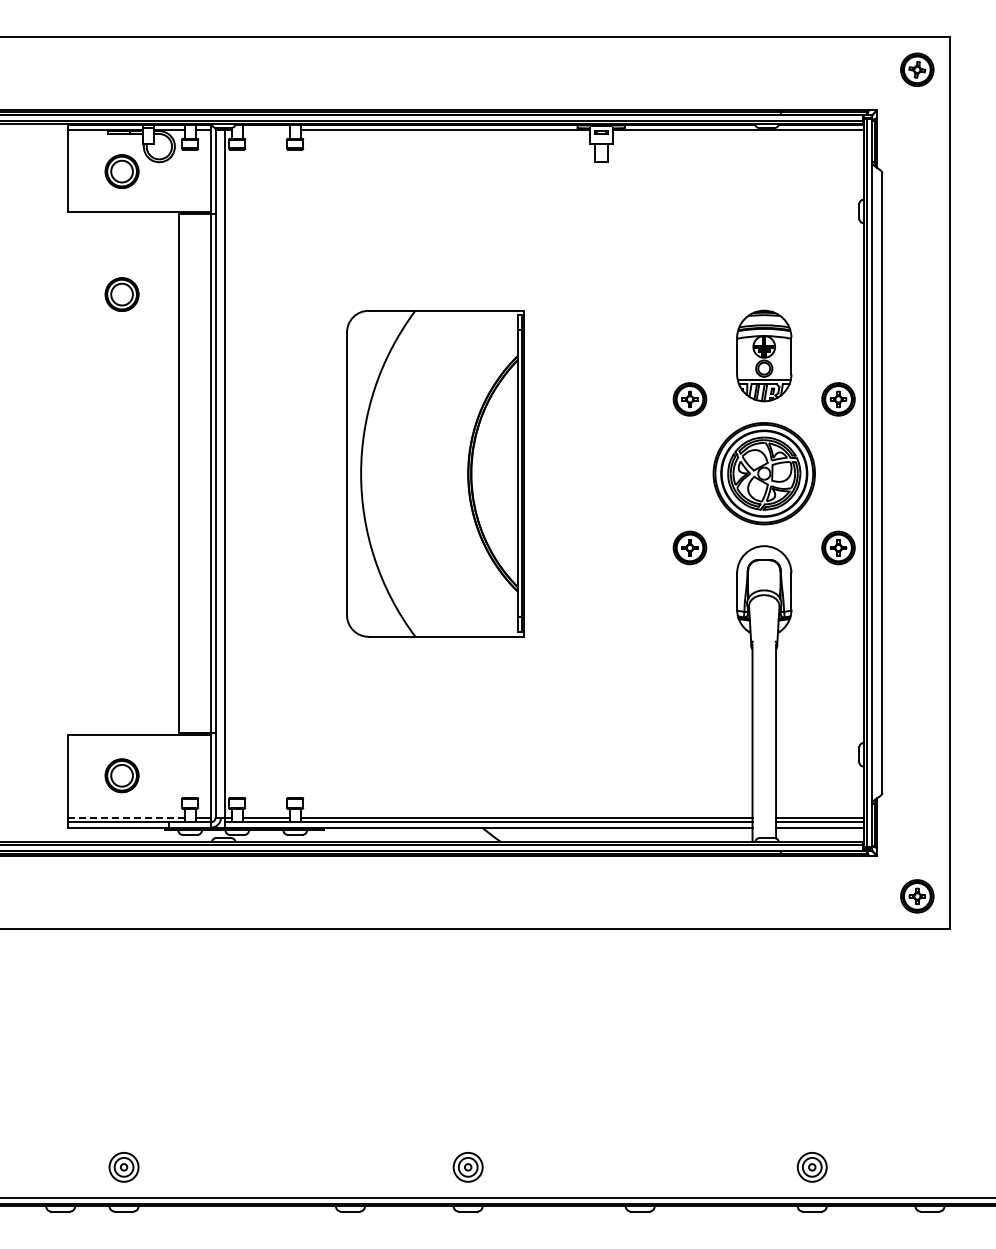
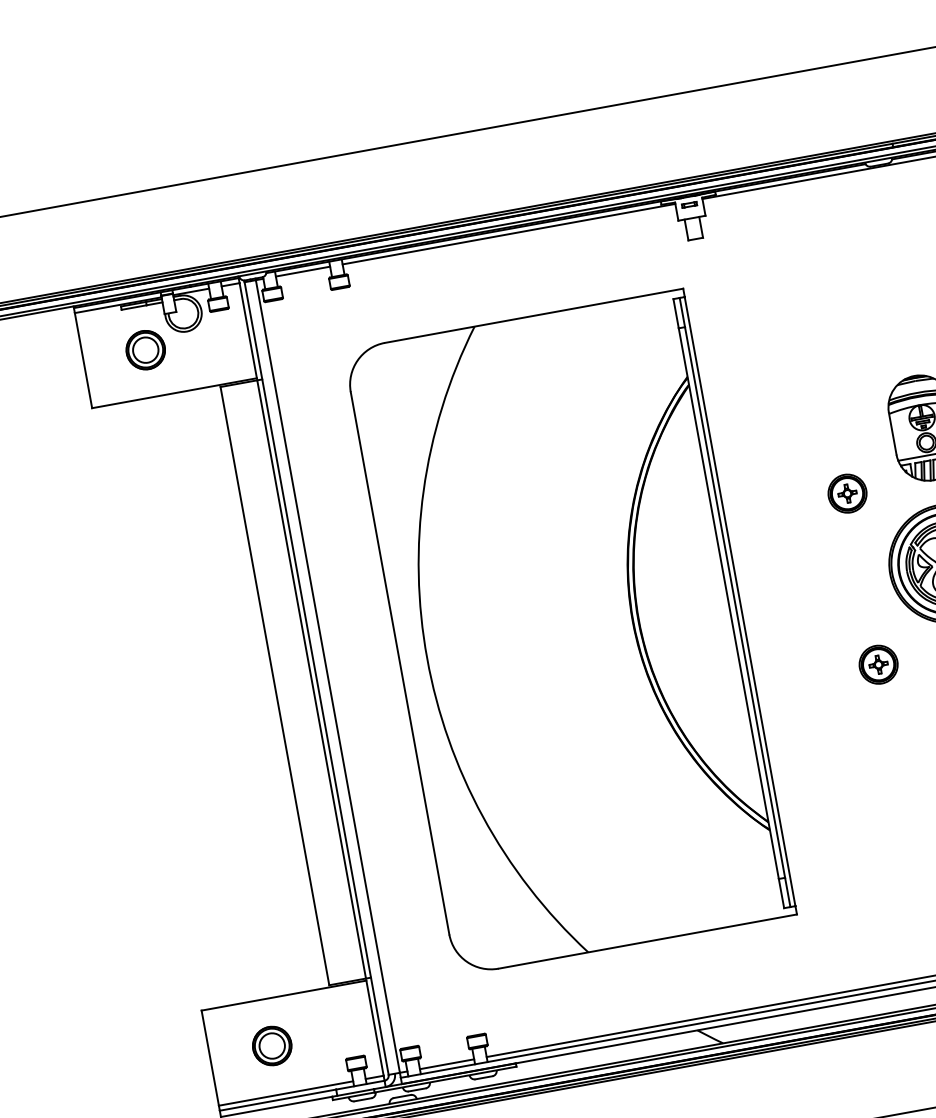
line: (265, 129) -> (302, 271), added
part: (121, 294) -> (170, 491), removed
part: (435, 473) -> (569, 632), size x1.67
line: (125, 817) -> (284, 1093), dashed -> solid

